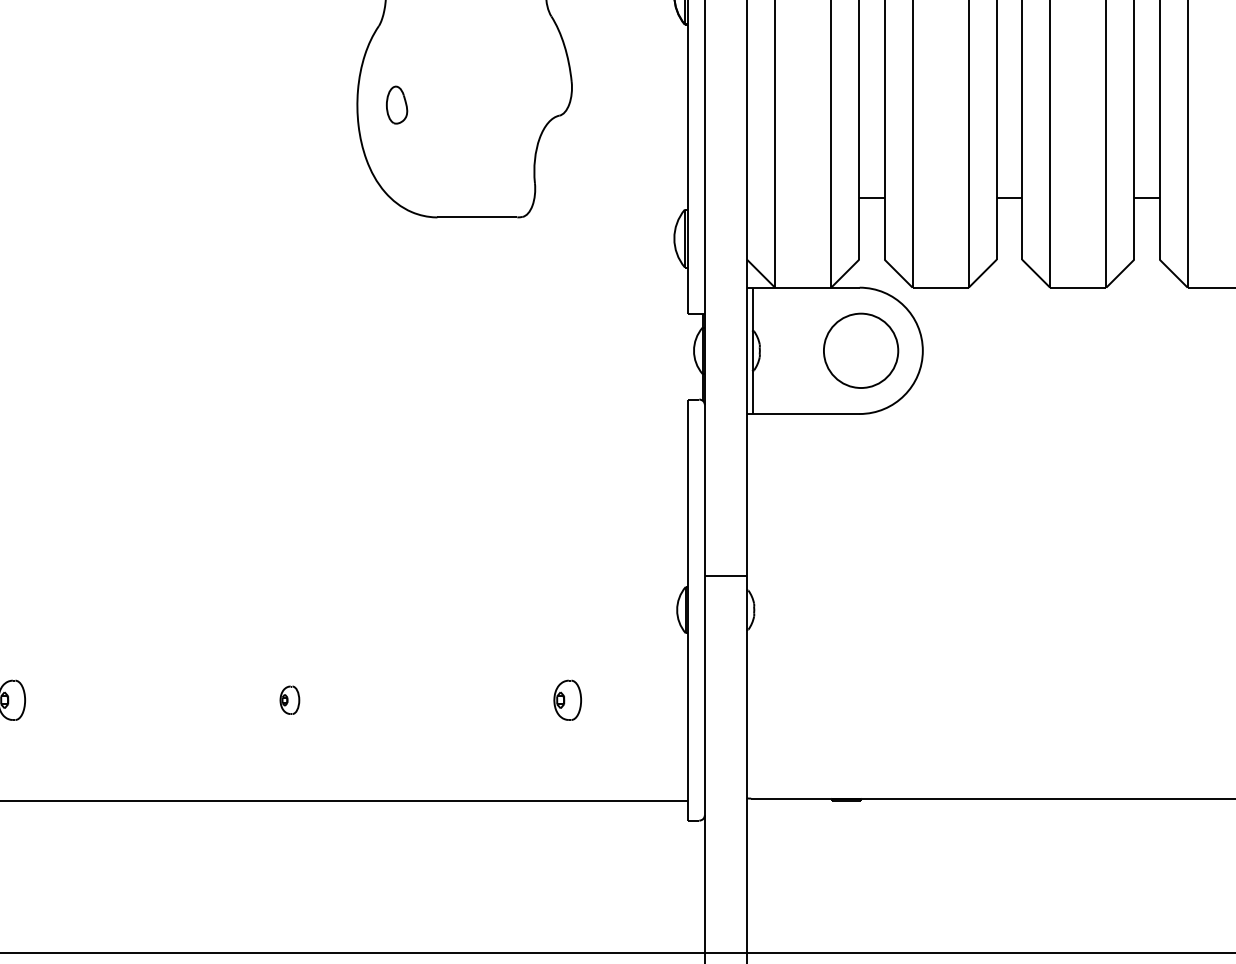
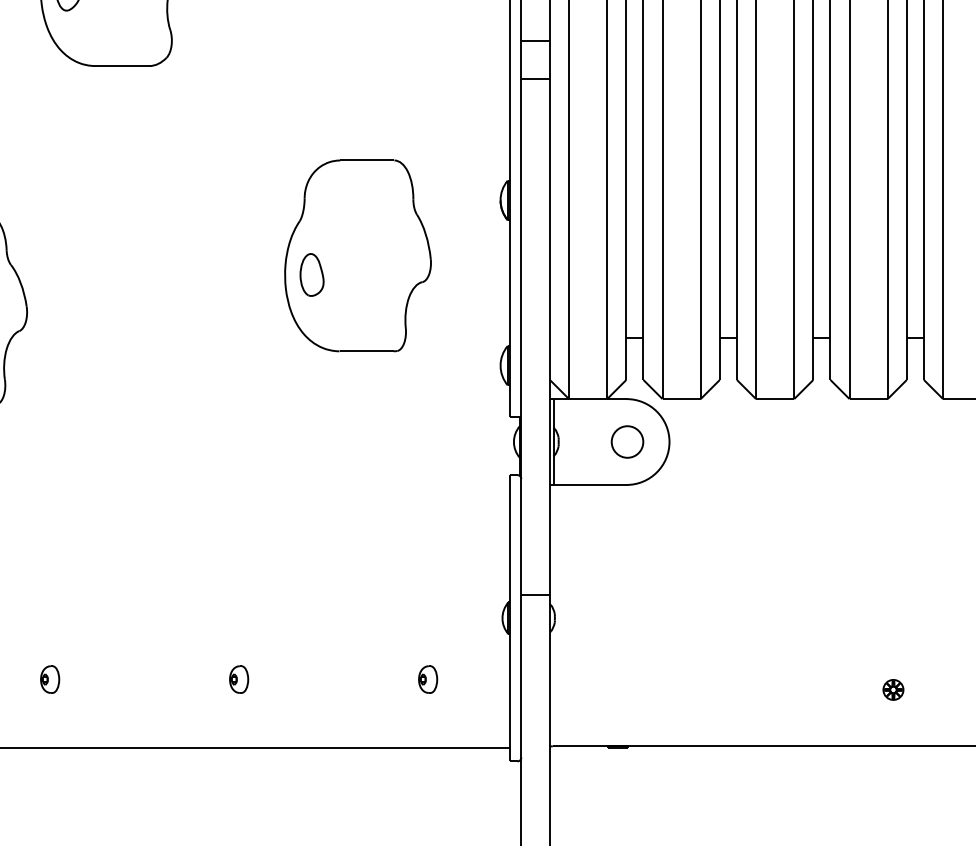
part: (396, 104) -> (311, 274), size x1.67
circle: (861, 350) -> (627, 441), size x0.62
part: (290, 700) -> (239, 679), size x1.43

